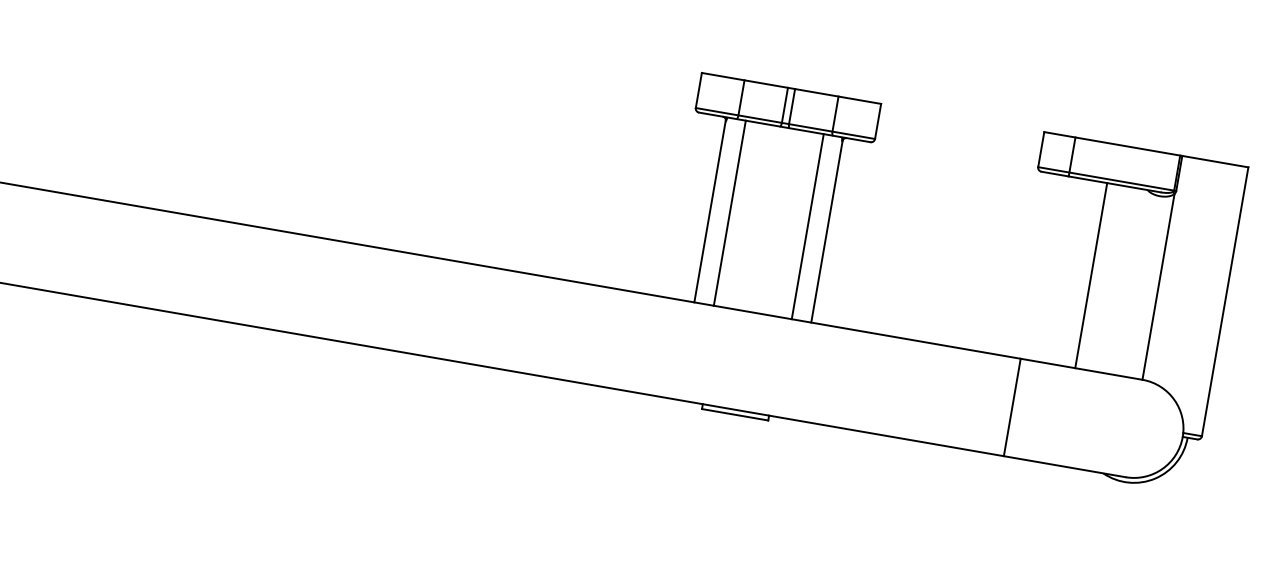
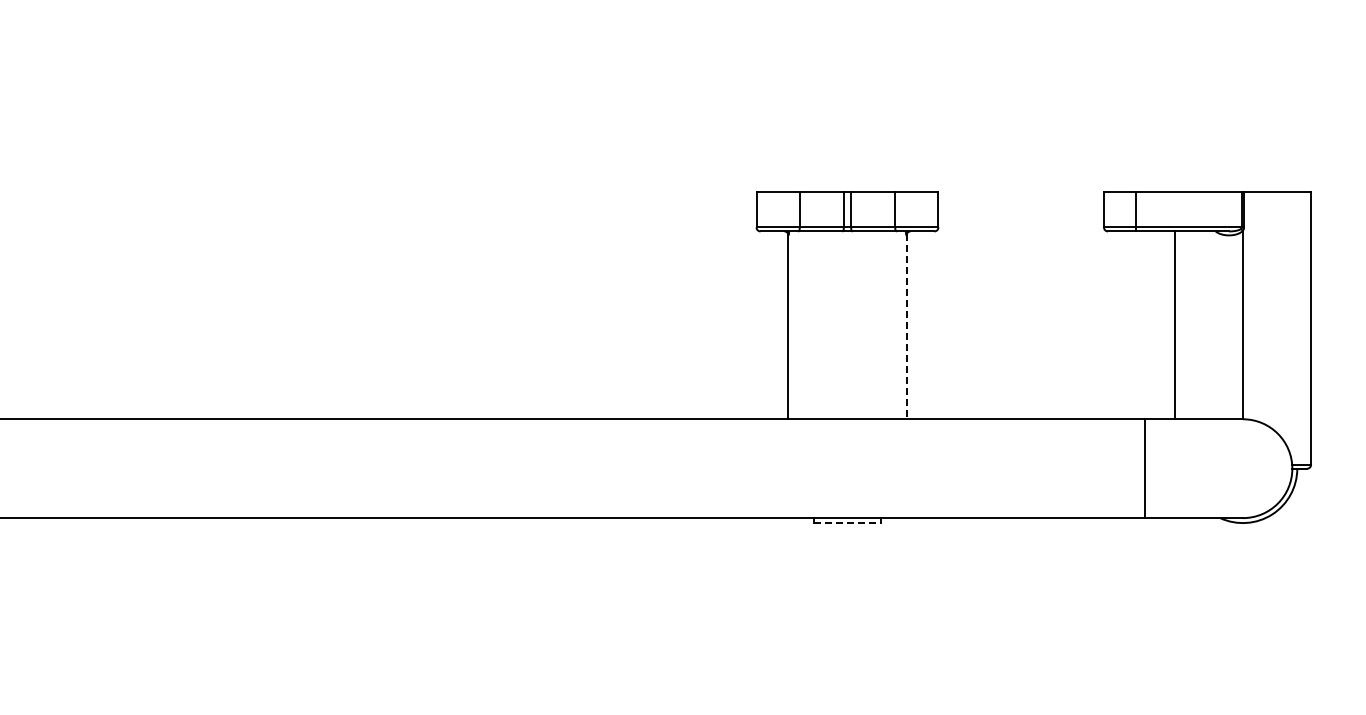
line: (729, 213) -> (807, 325), removed
line: (808, 226) -> (887, 325), removed
line: (826, 231) -> (906, 326), solid -> dashed
line: (1012, 407) -> (1145, 468), moved
line: (735, 415) -> (847, 523), solid -> dashed

